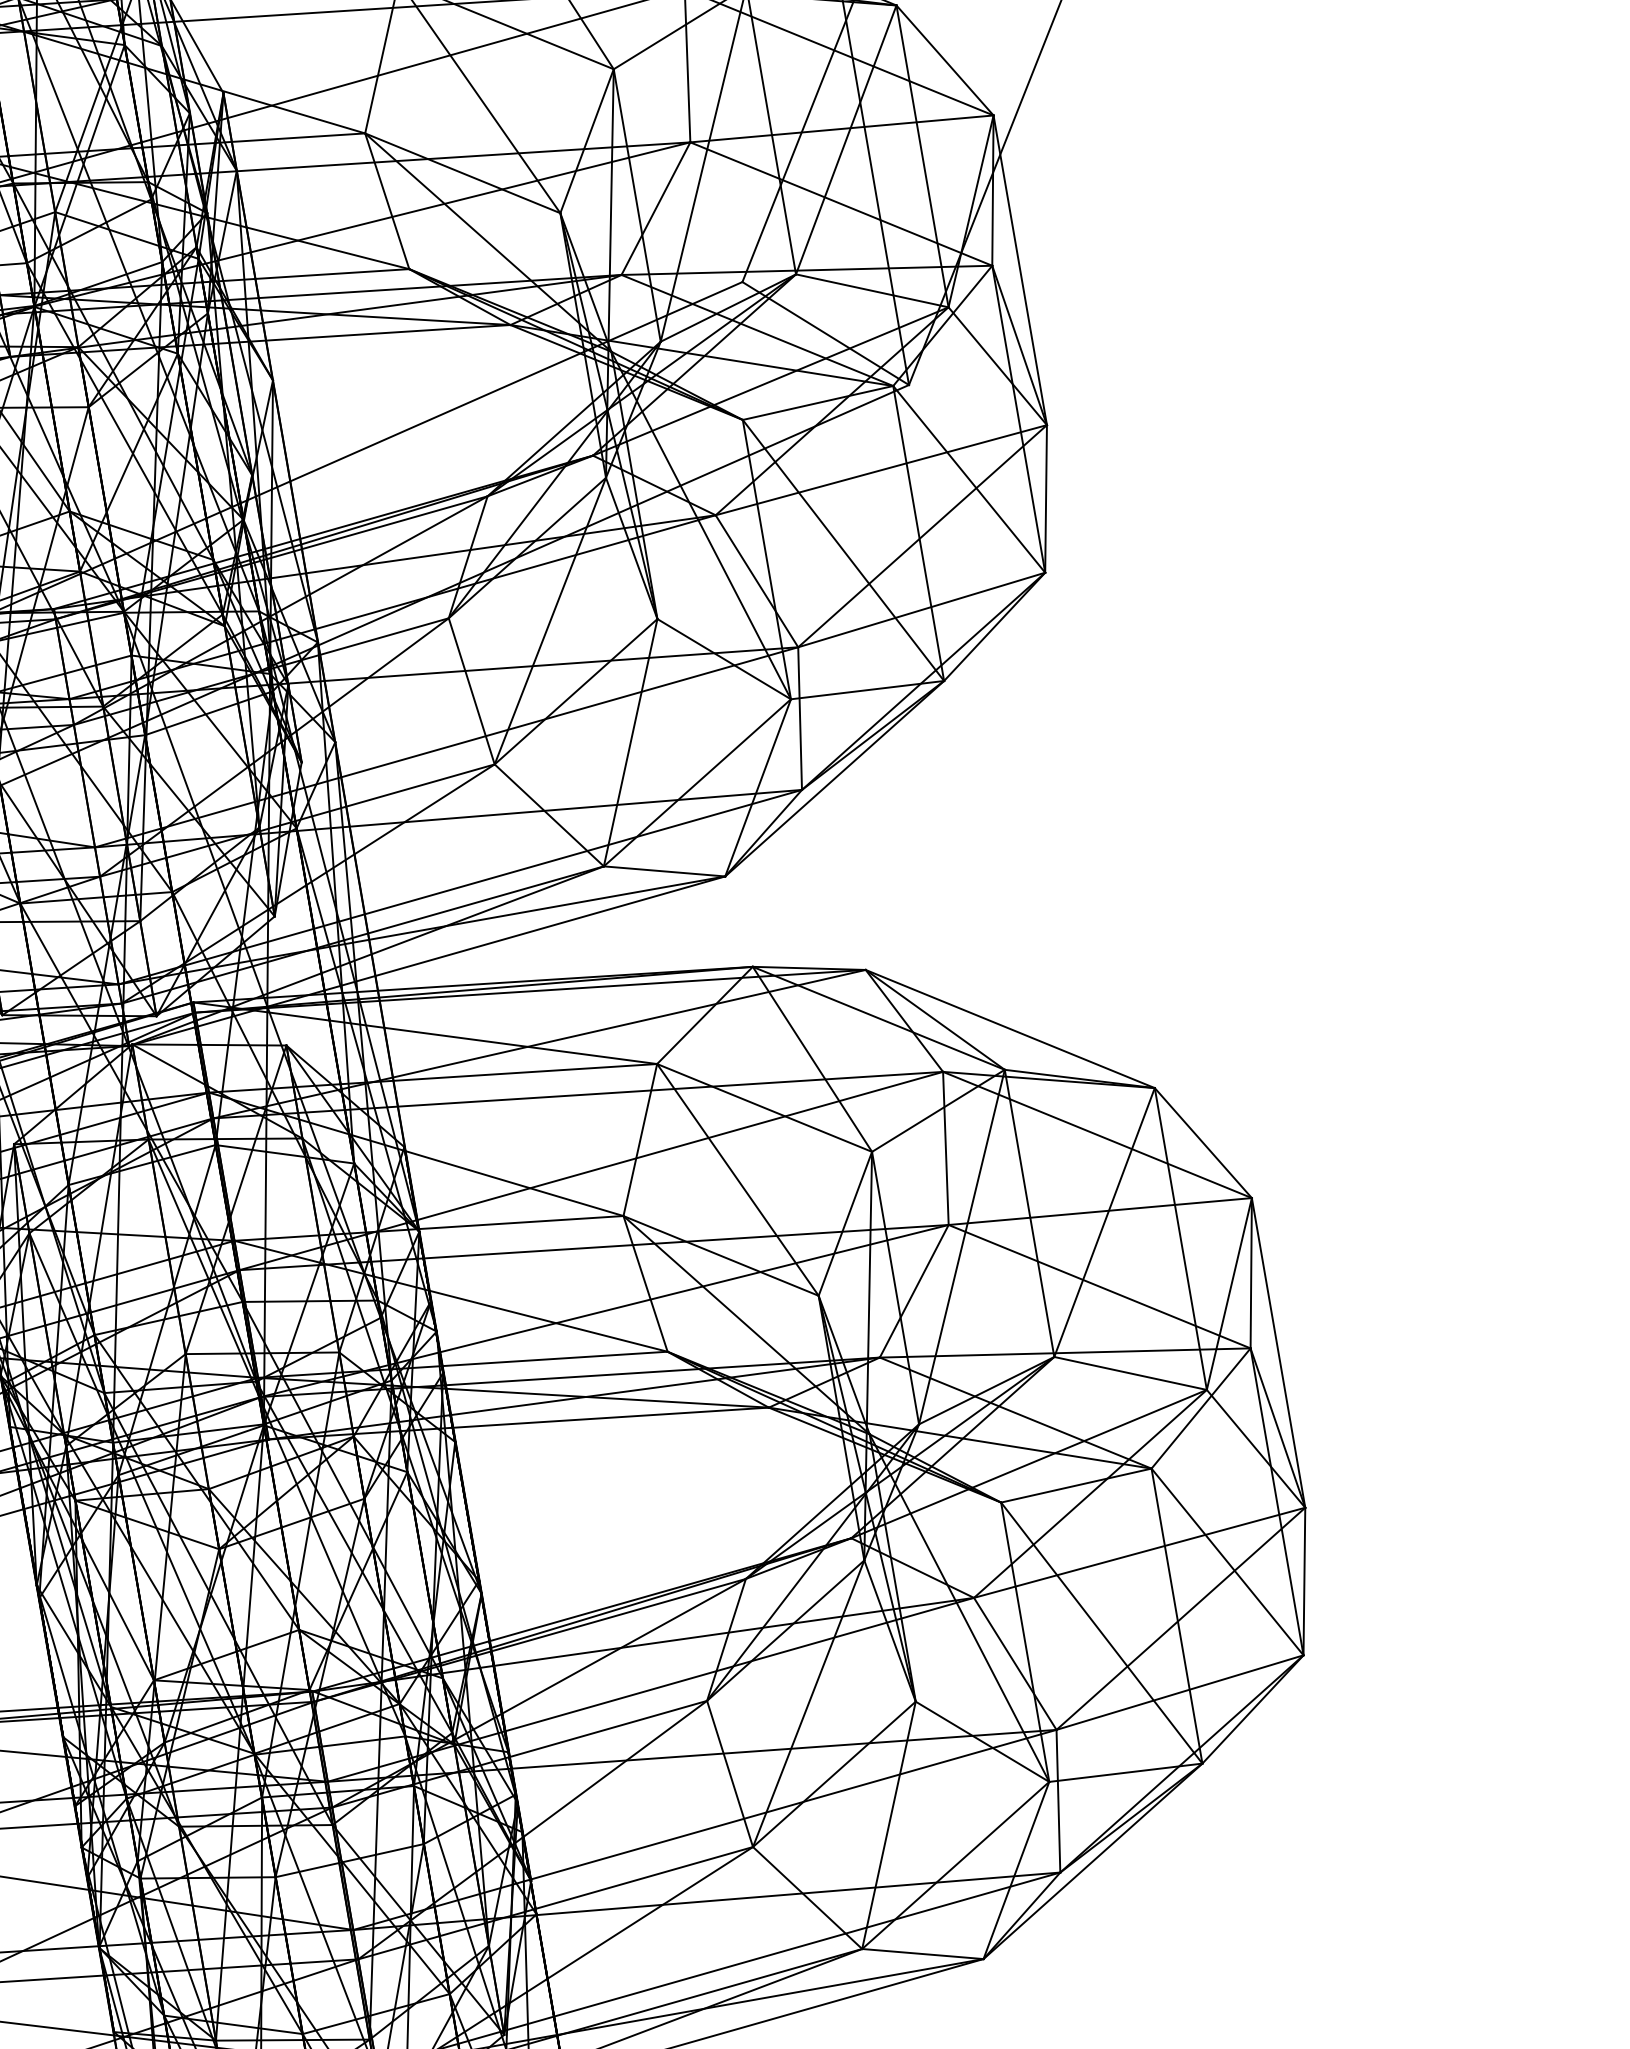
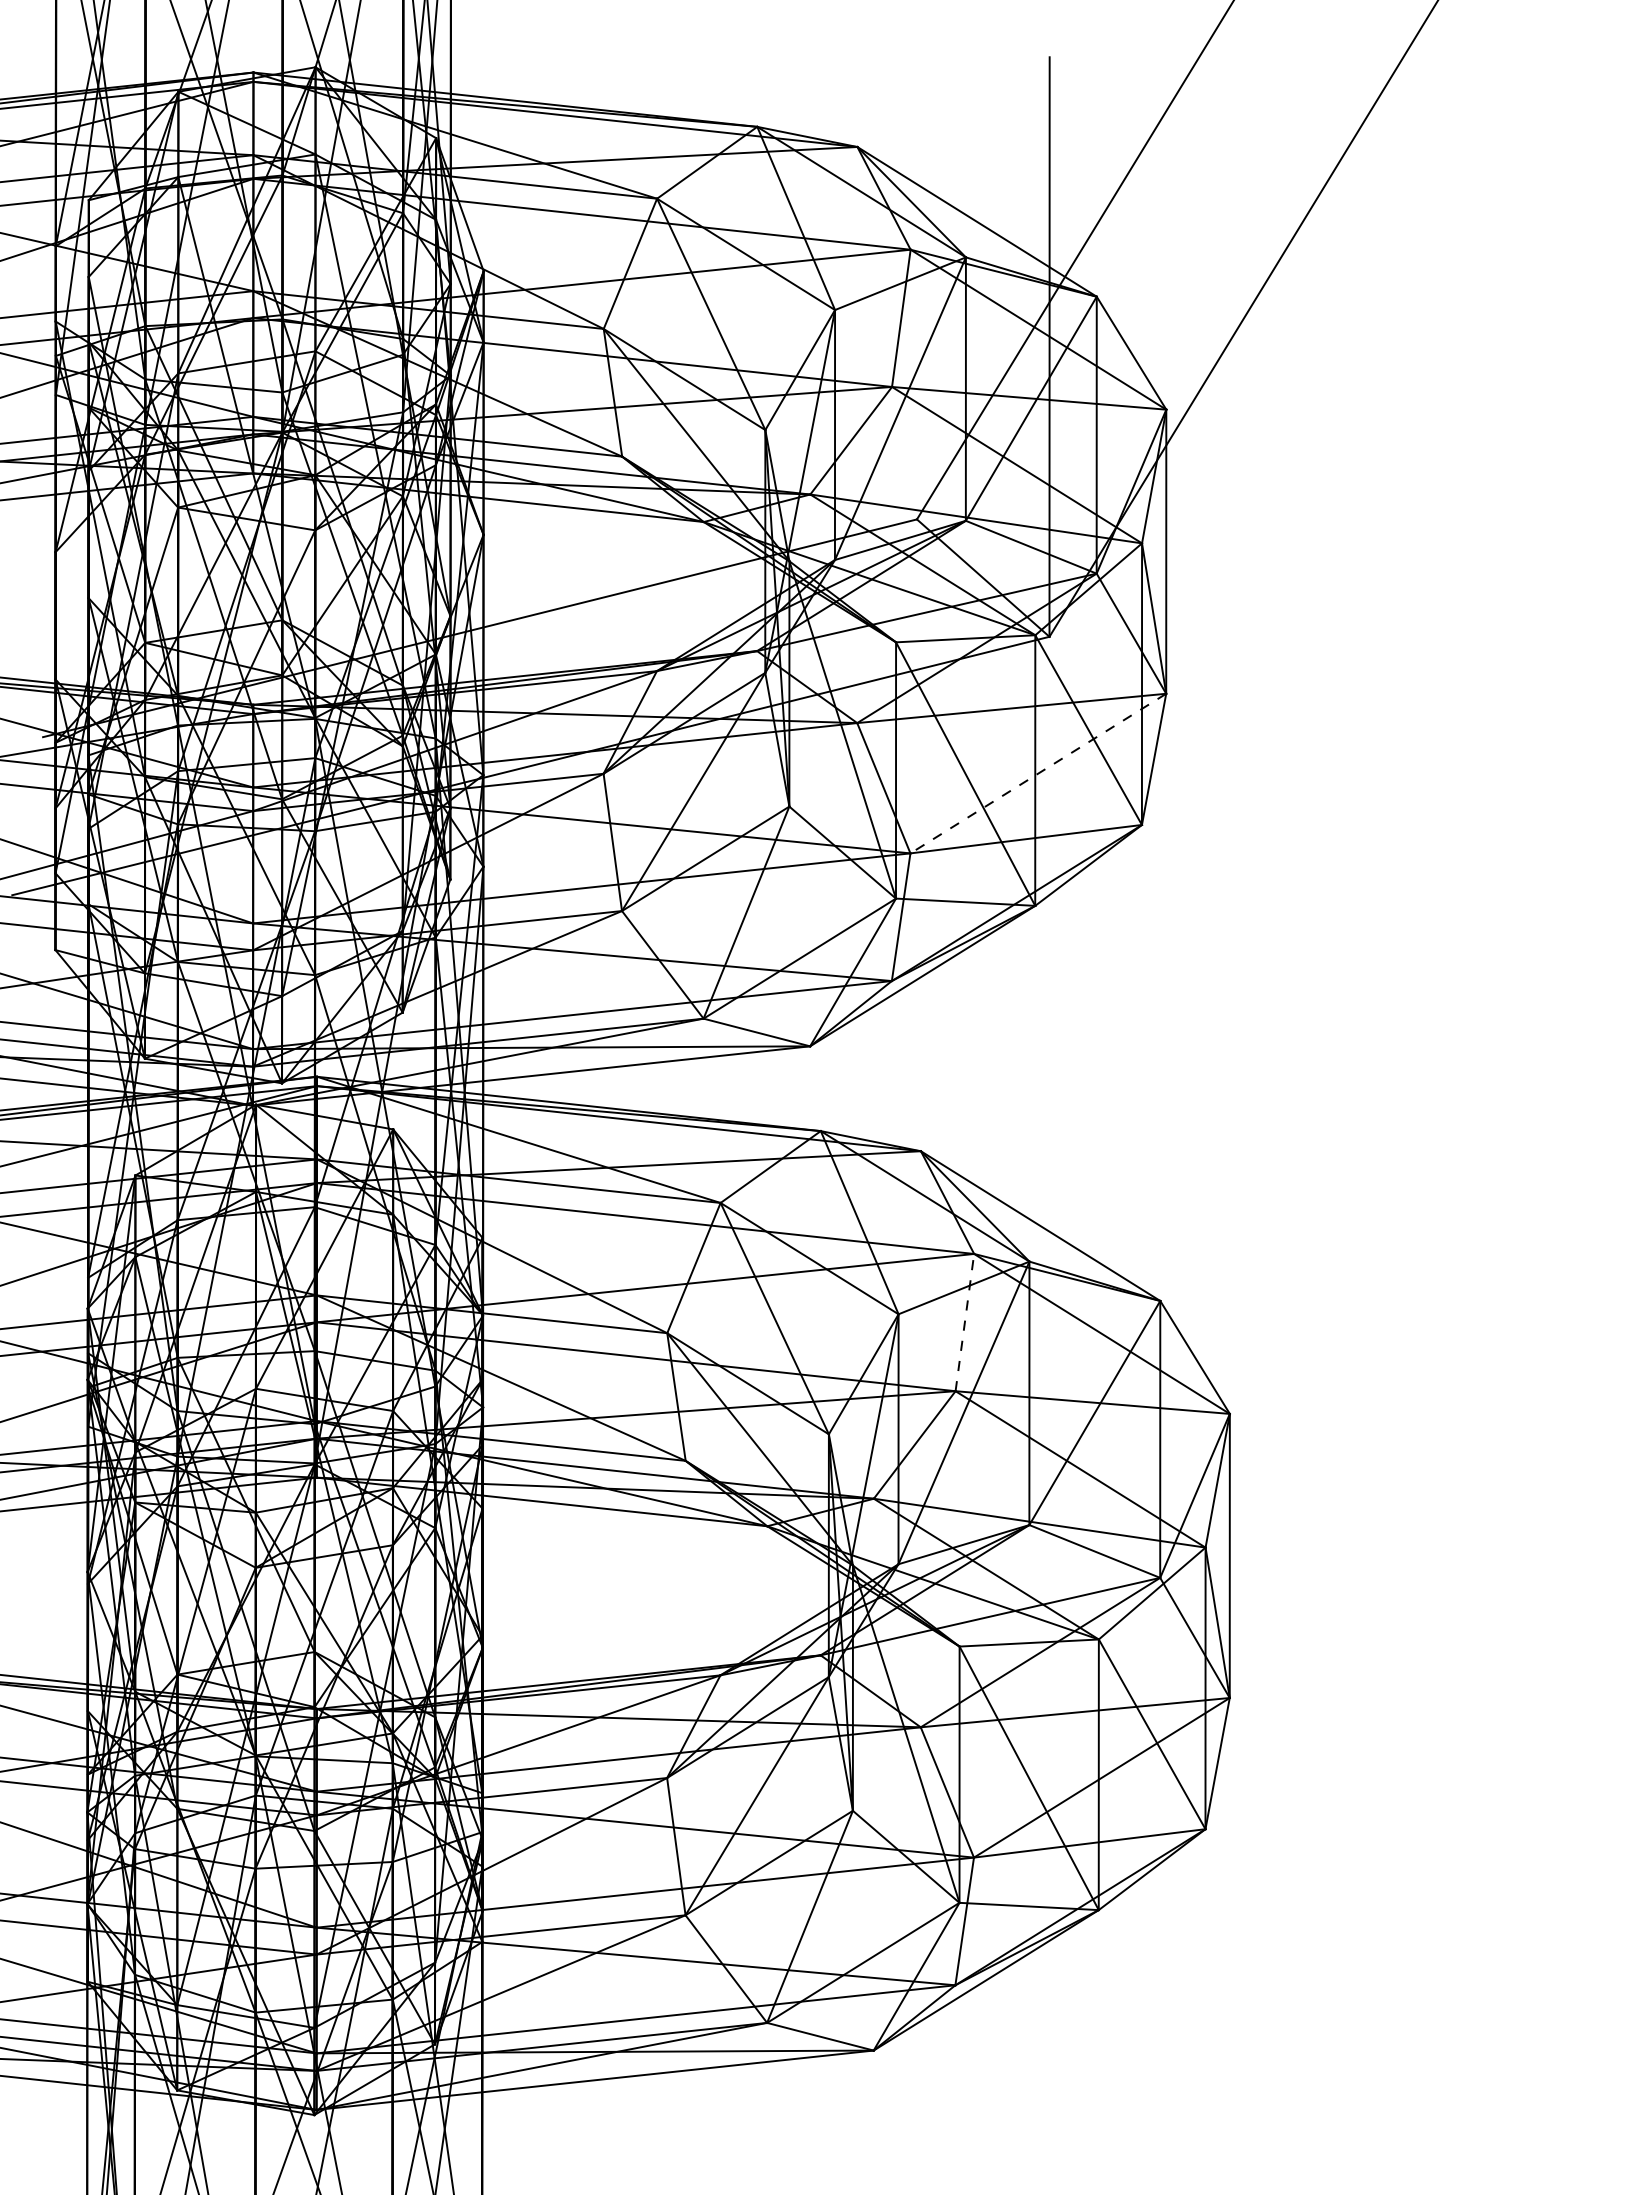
line: (922, 536) -> (1038, 773), solid -> dashed
line: (945, 1148) -> (964, 1322), solid -> dashed

